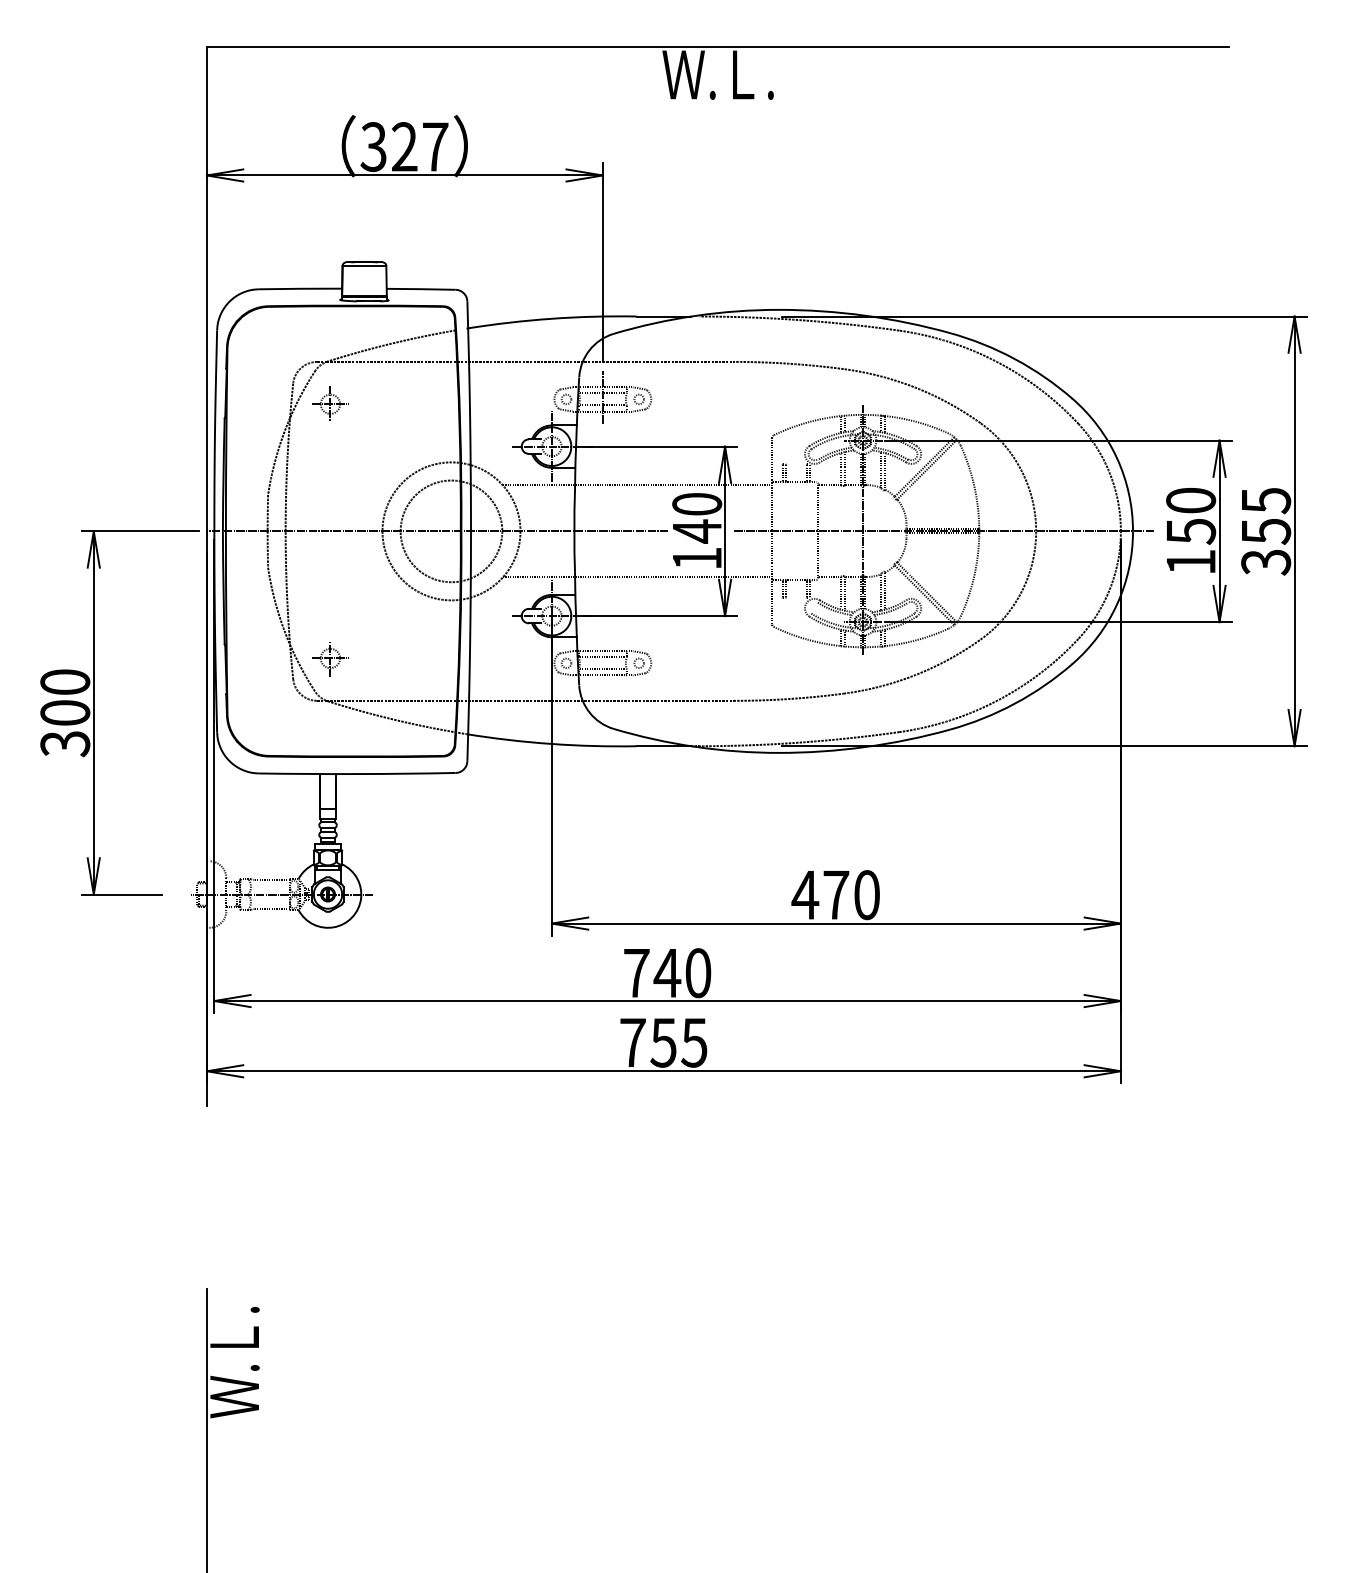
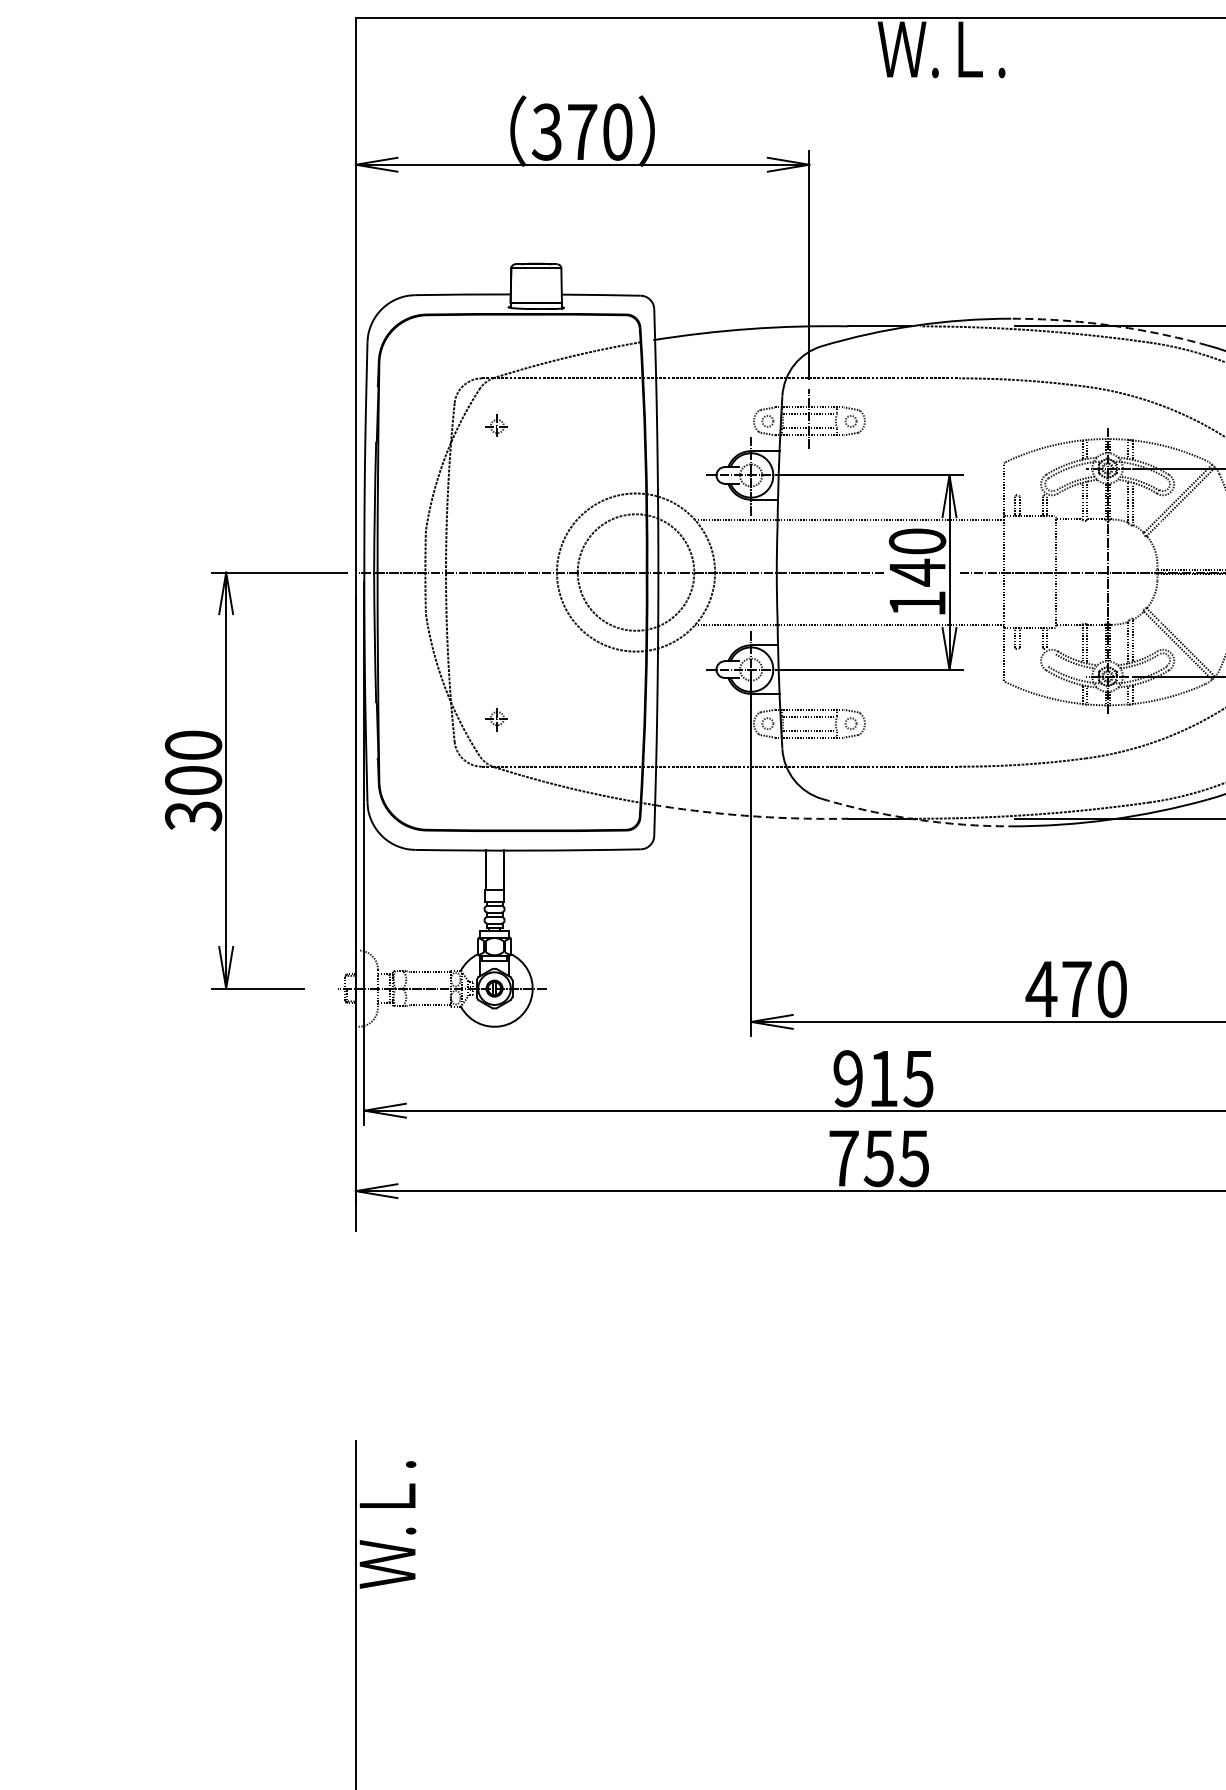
text: (420, 147) -> (600, 132), 327 -> 370
arc: (865, 315) -> (1110, 325), solid -> dashed
part: (330, 403) -> (497, 426), size x0.6
part: (330, 659) -> (497, 719), size x0.6
arc: (551, 743) -> (750, 815), solid -> dashed
arc: (695, 746) -> (915, 819), solid -> dashed
text: (667, 973) -> (883, 1079), 740 -> 915

